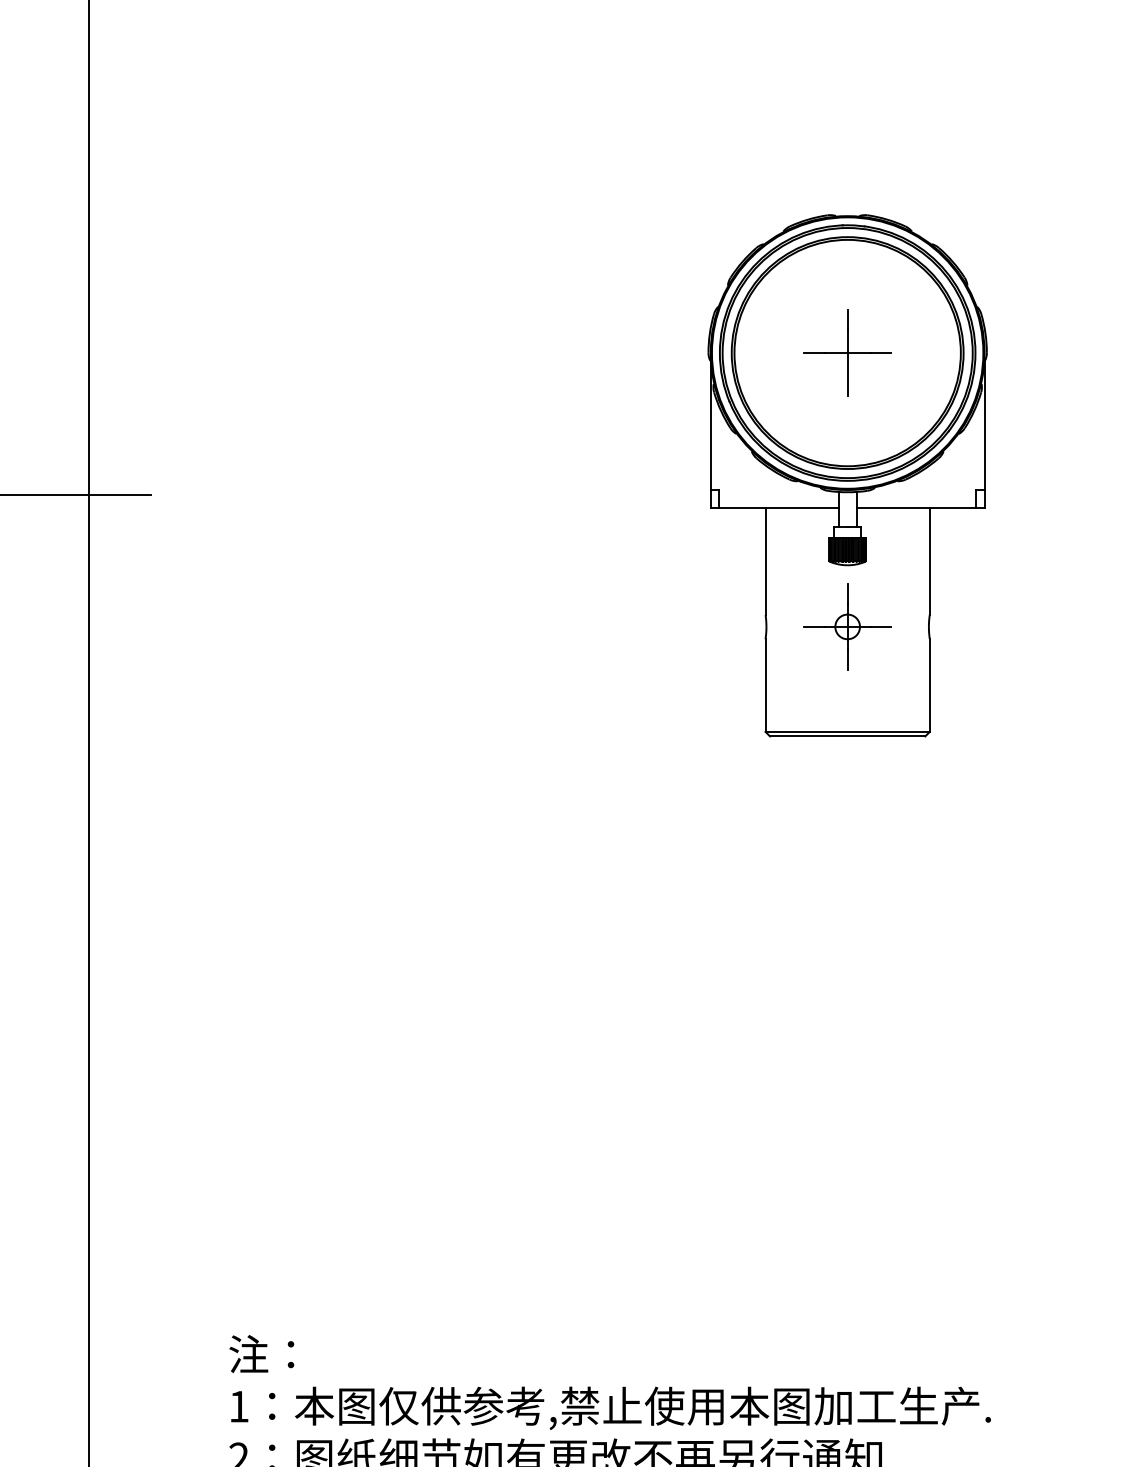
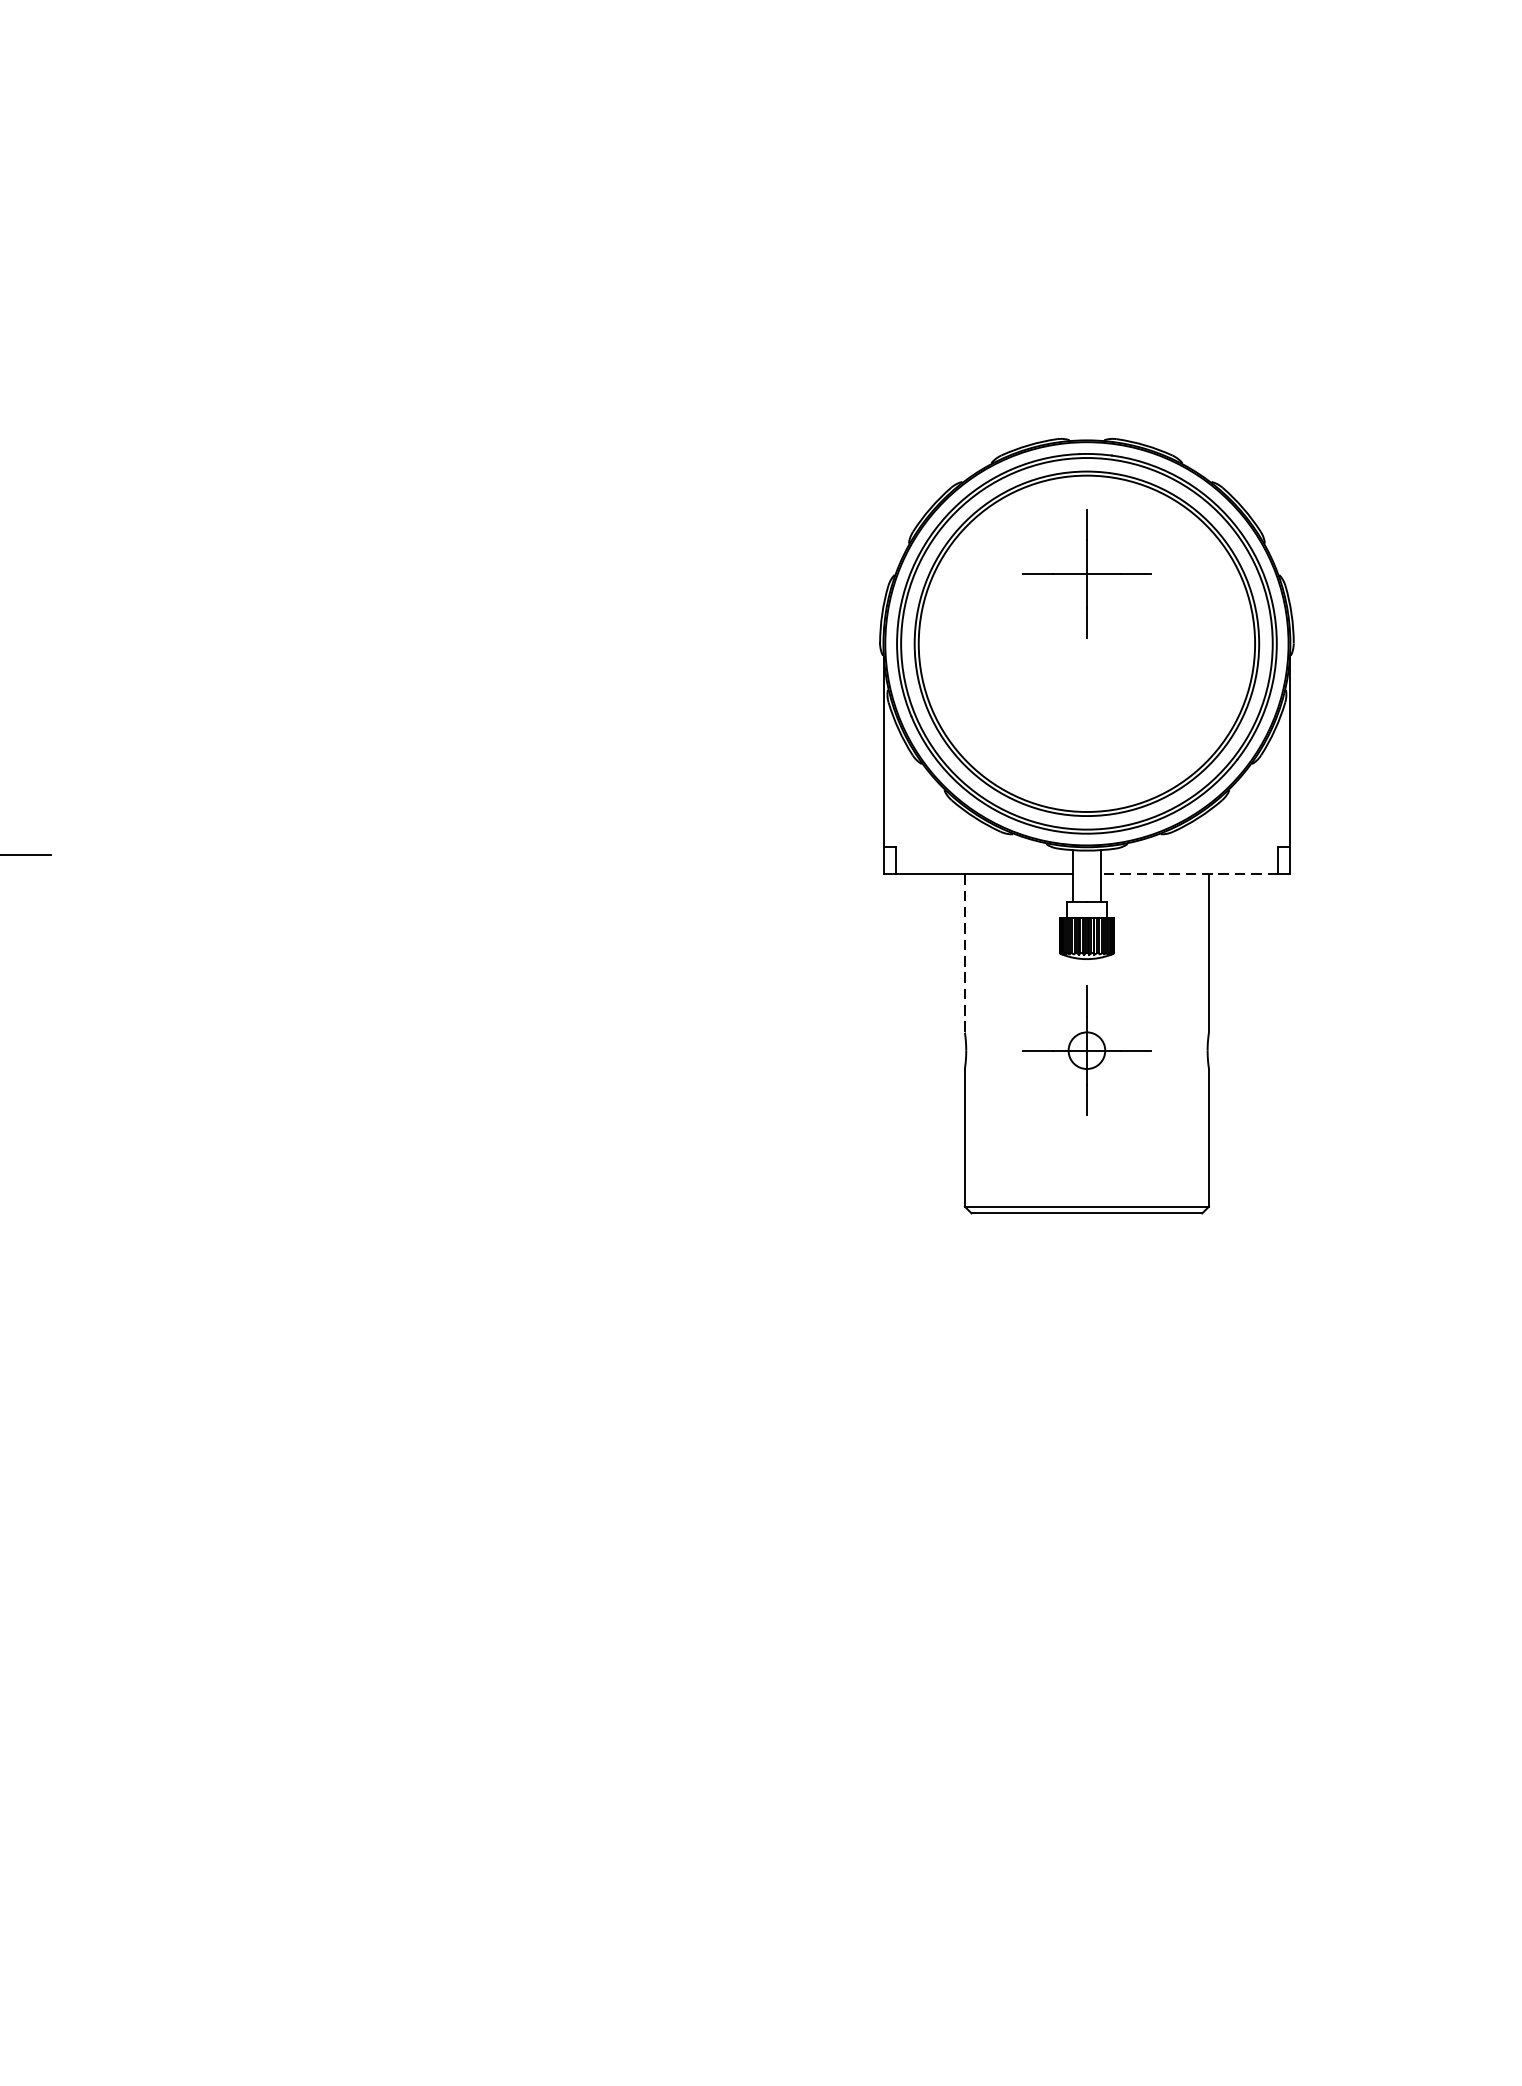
part: (847, 352) -> (1086, 573), moved
line: (916, 508) -> (1189, 874), solid -> dashed
line: (765, 562) -> (964, 954), solid -> dashed

